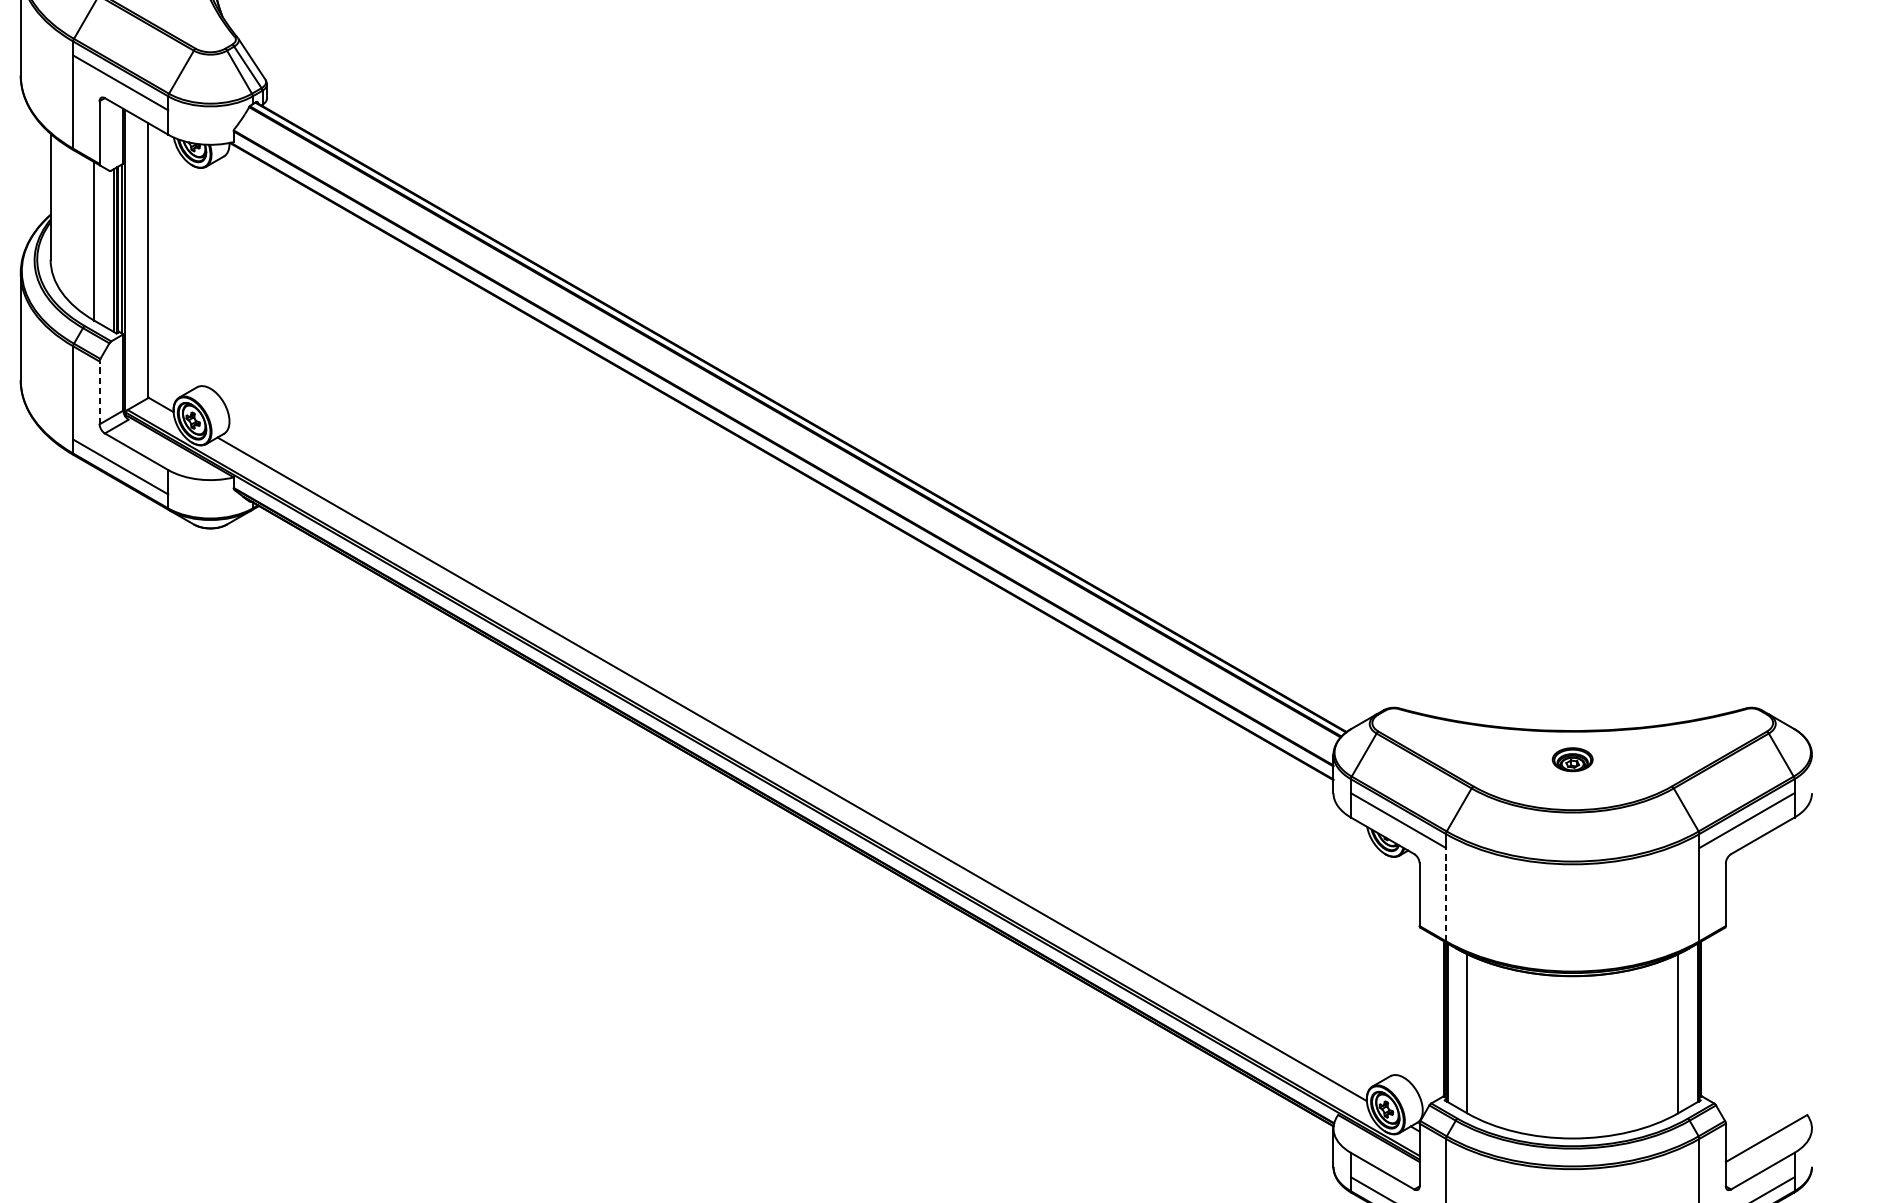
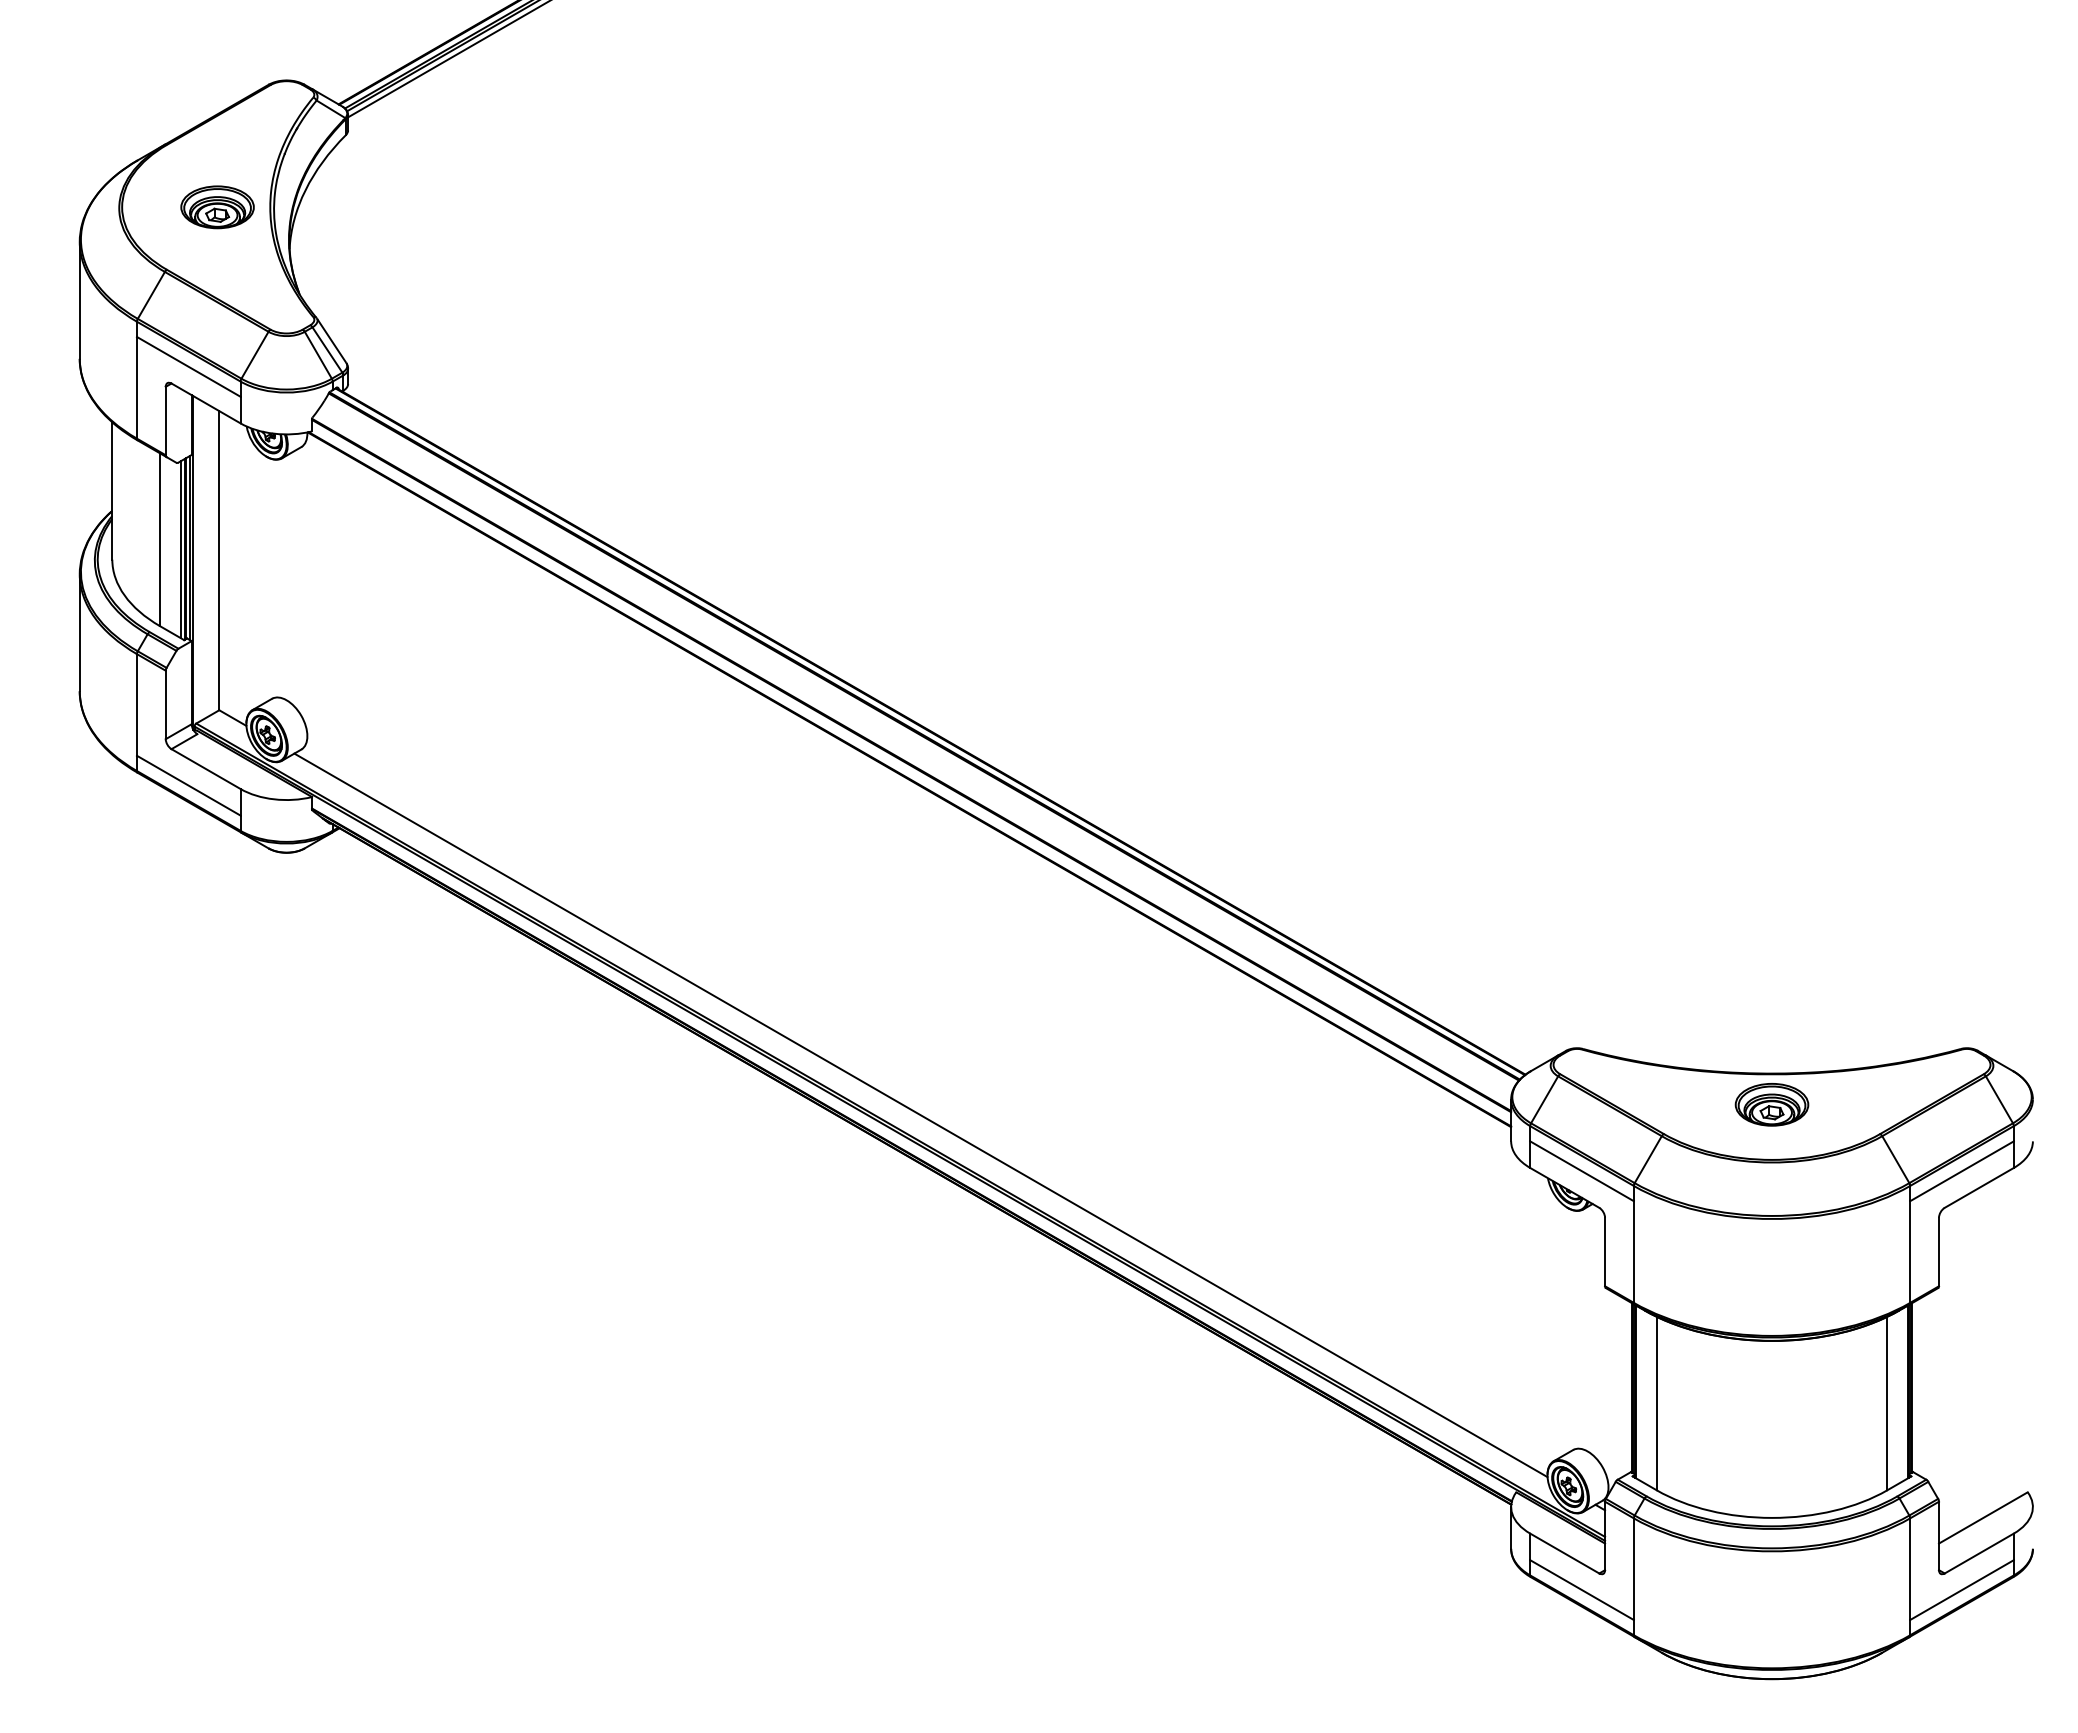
line: (99, 392) -> (165, 704), dashed -> solid
part: (1572, 759) -> (1771, 1104), size x1.67
line: (1445, 895) -> (1633, 1252), dashed -> solid

